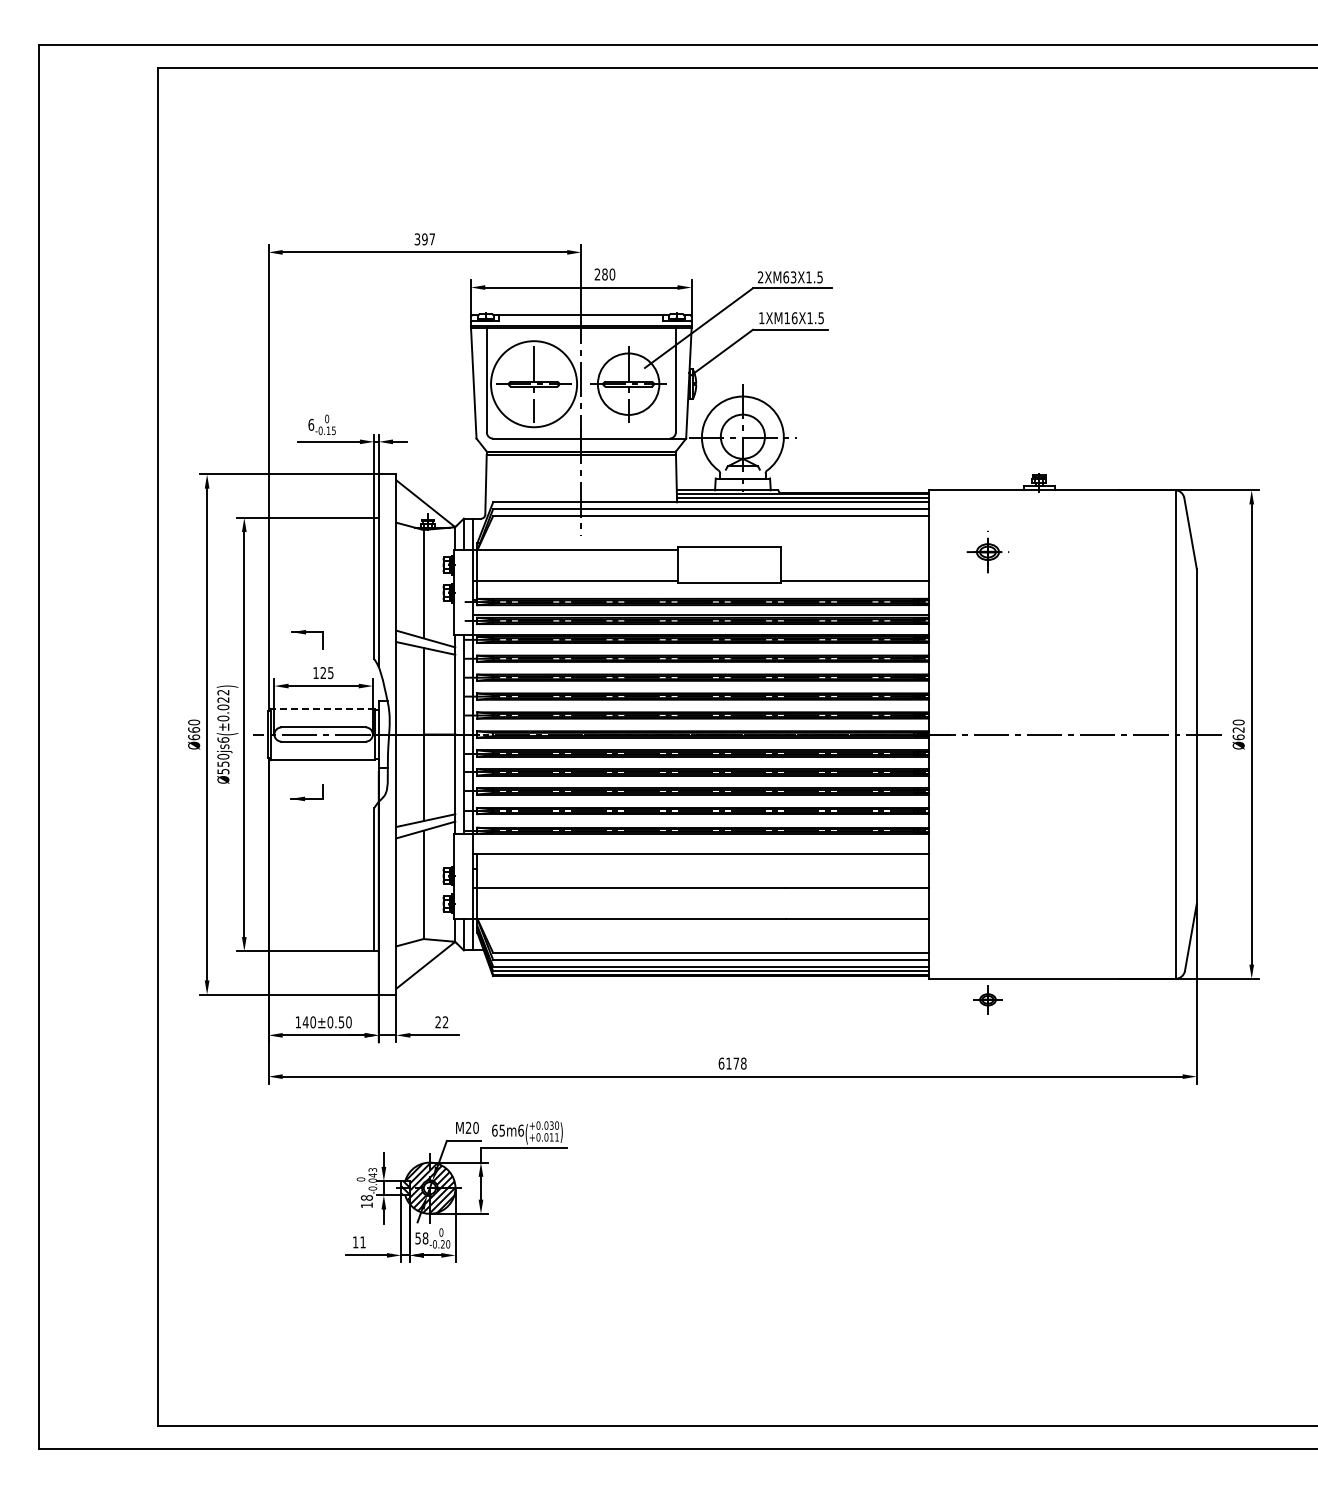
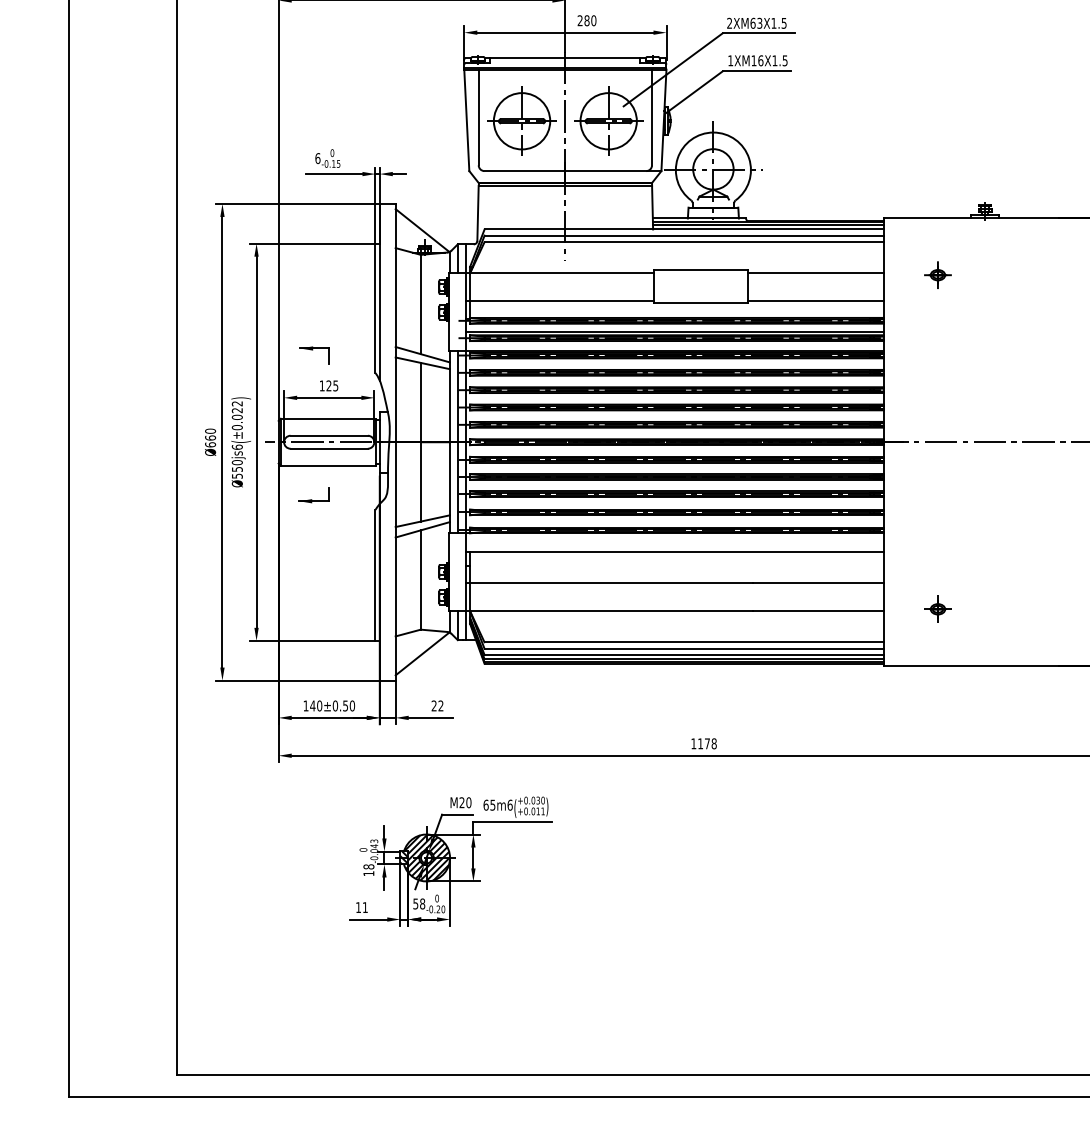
circle: (533, 383) -> (521, 120), size x0.71
line: (854, 550) -> (815, 273), added
part: (987, 552) -> (937, 275), size x0.71
line: (322, 708) -> (328, 418), dashed -> solid
part: (987, 999) -> (937, 609), moved
text: (721, 1063) -> (693, 743), 6178 -> 1178

